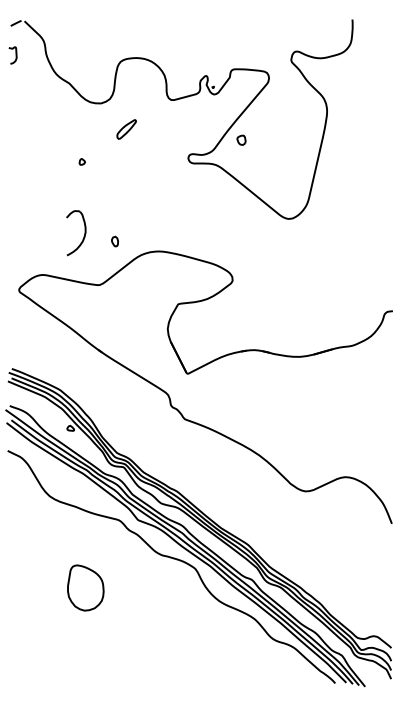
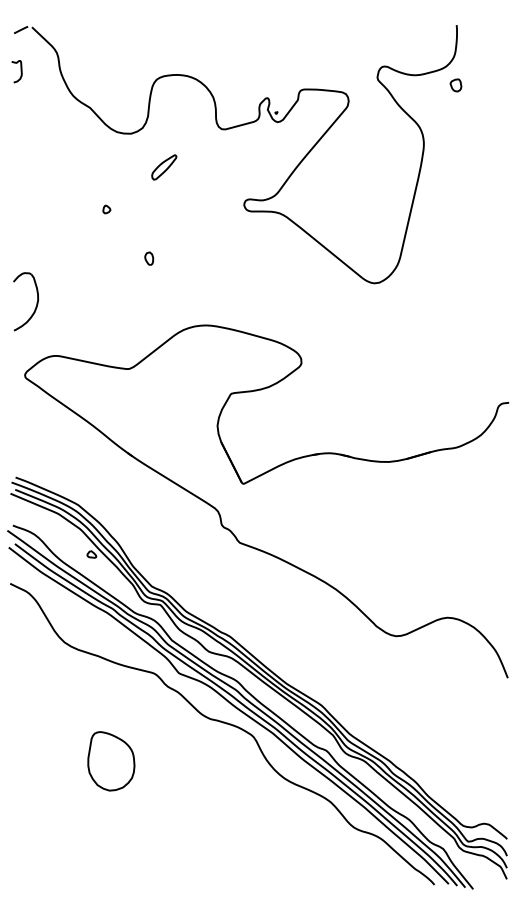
part: (241, 140) -> (455, 85), moved
part: (84, 233) -> (36, 302), moved
part: (115, 241) -> (149, 258), moved

